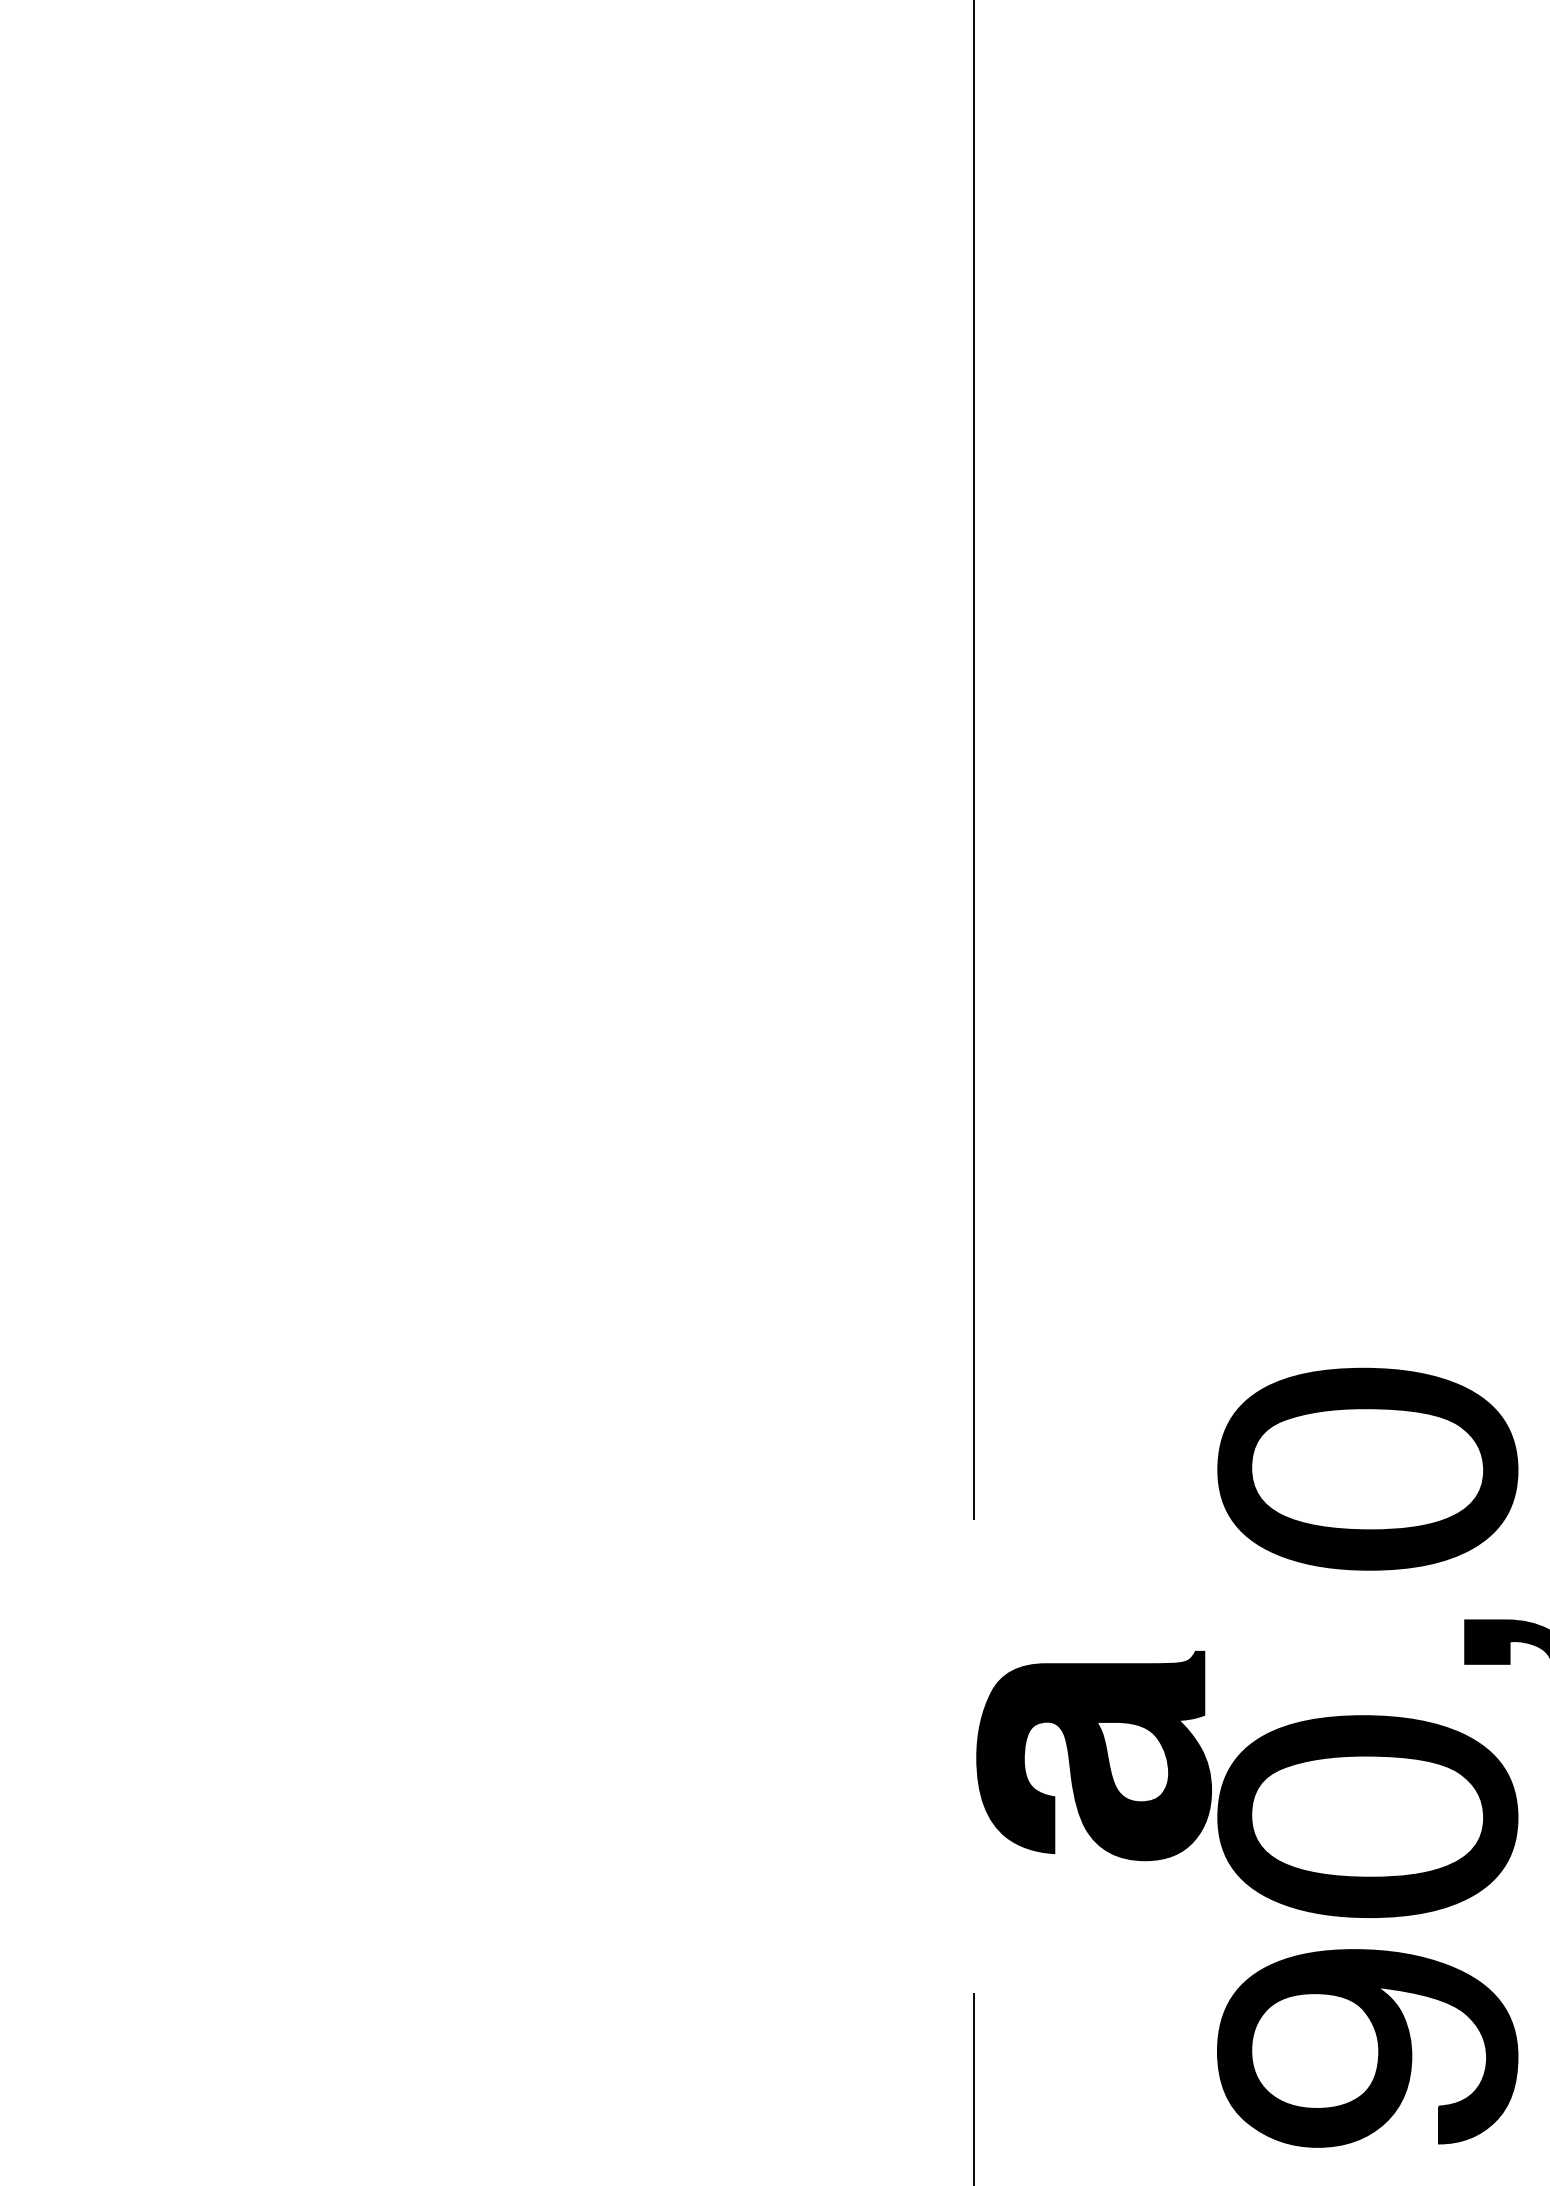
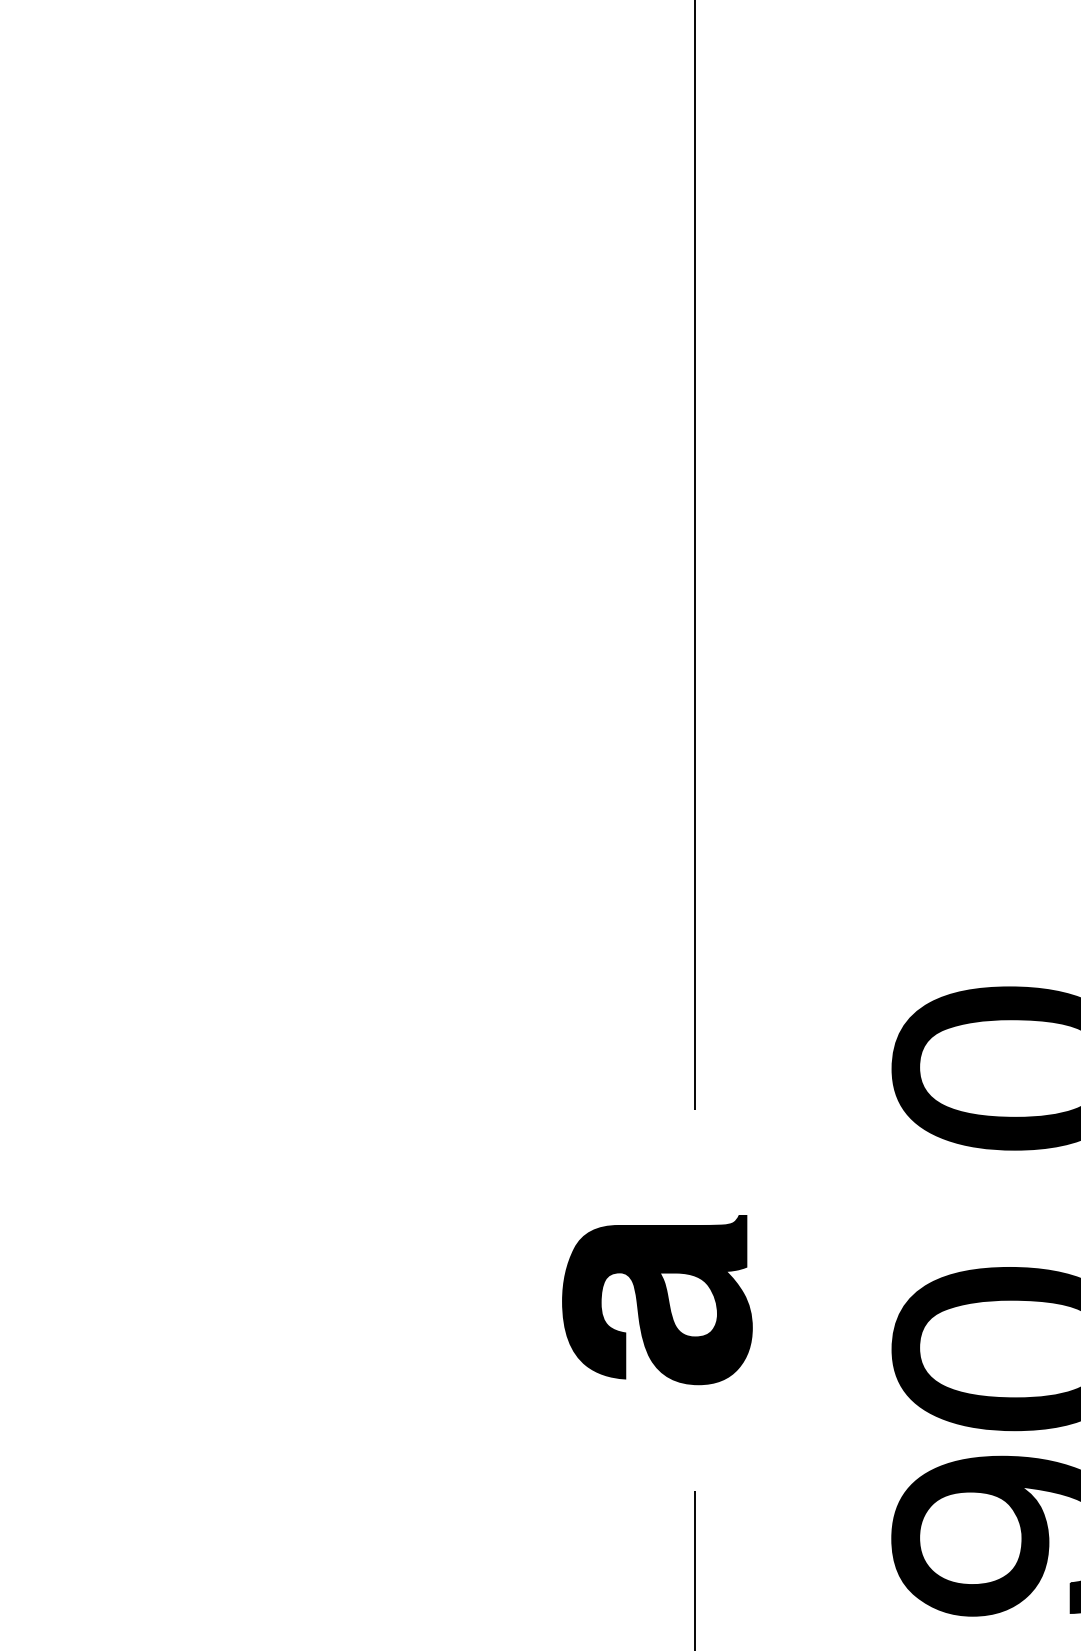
part: (1093, 1755) -> (656, 1299), moved

